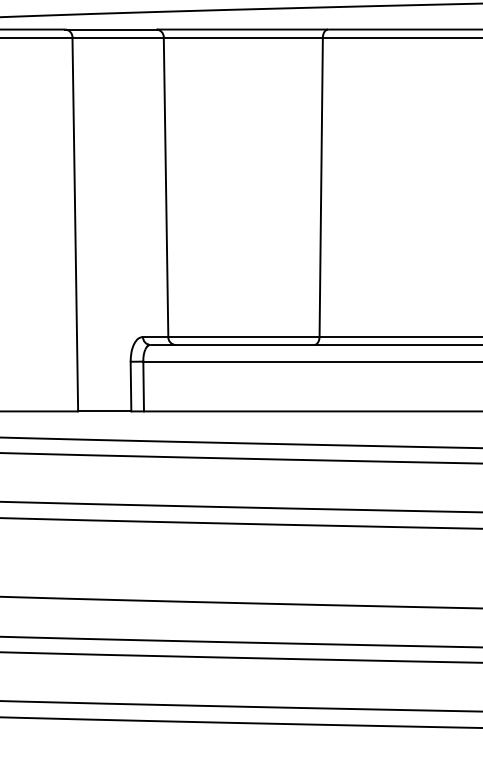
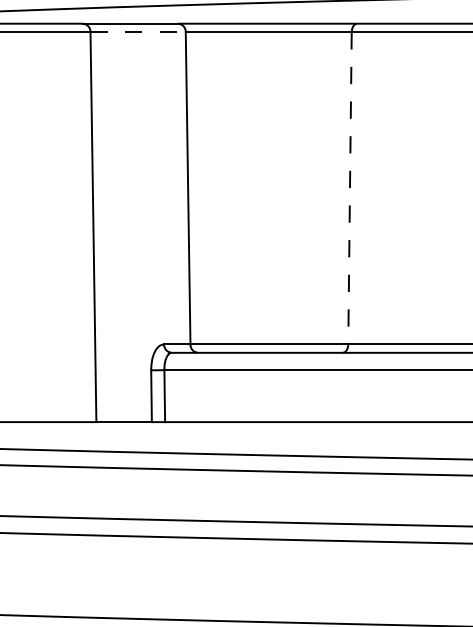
line: (118, 37) -> (138, 32), solid -> dashed
line: (321, 187) -> (350, 188), solid -> dashed

